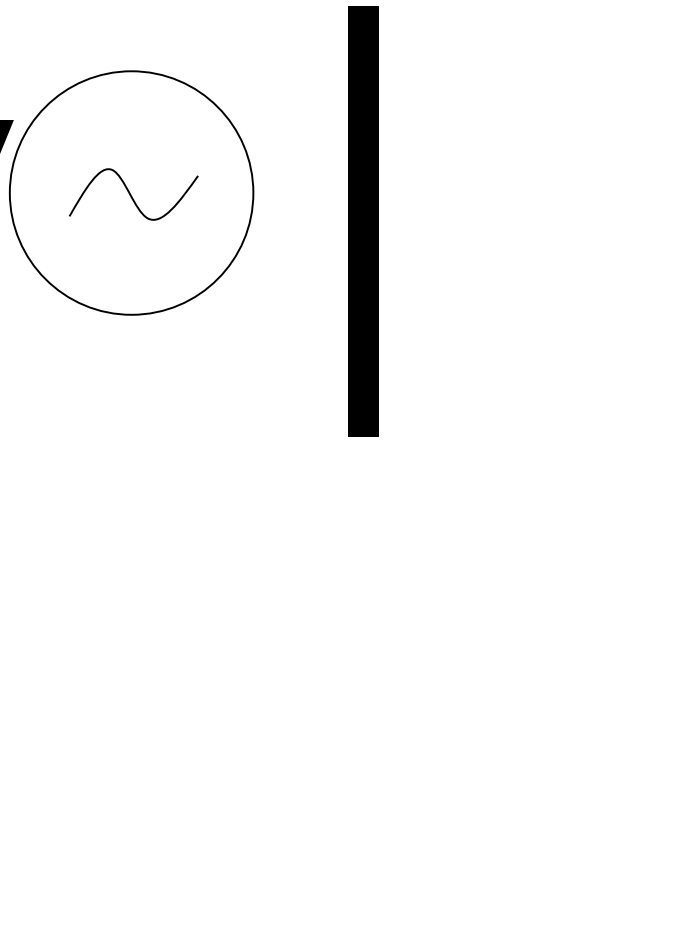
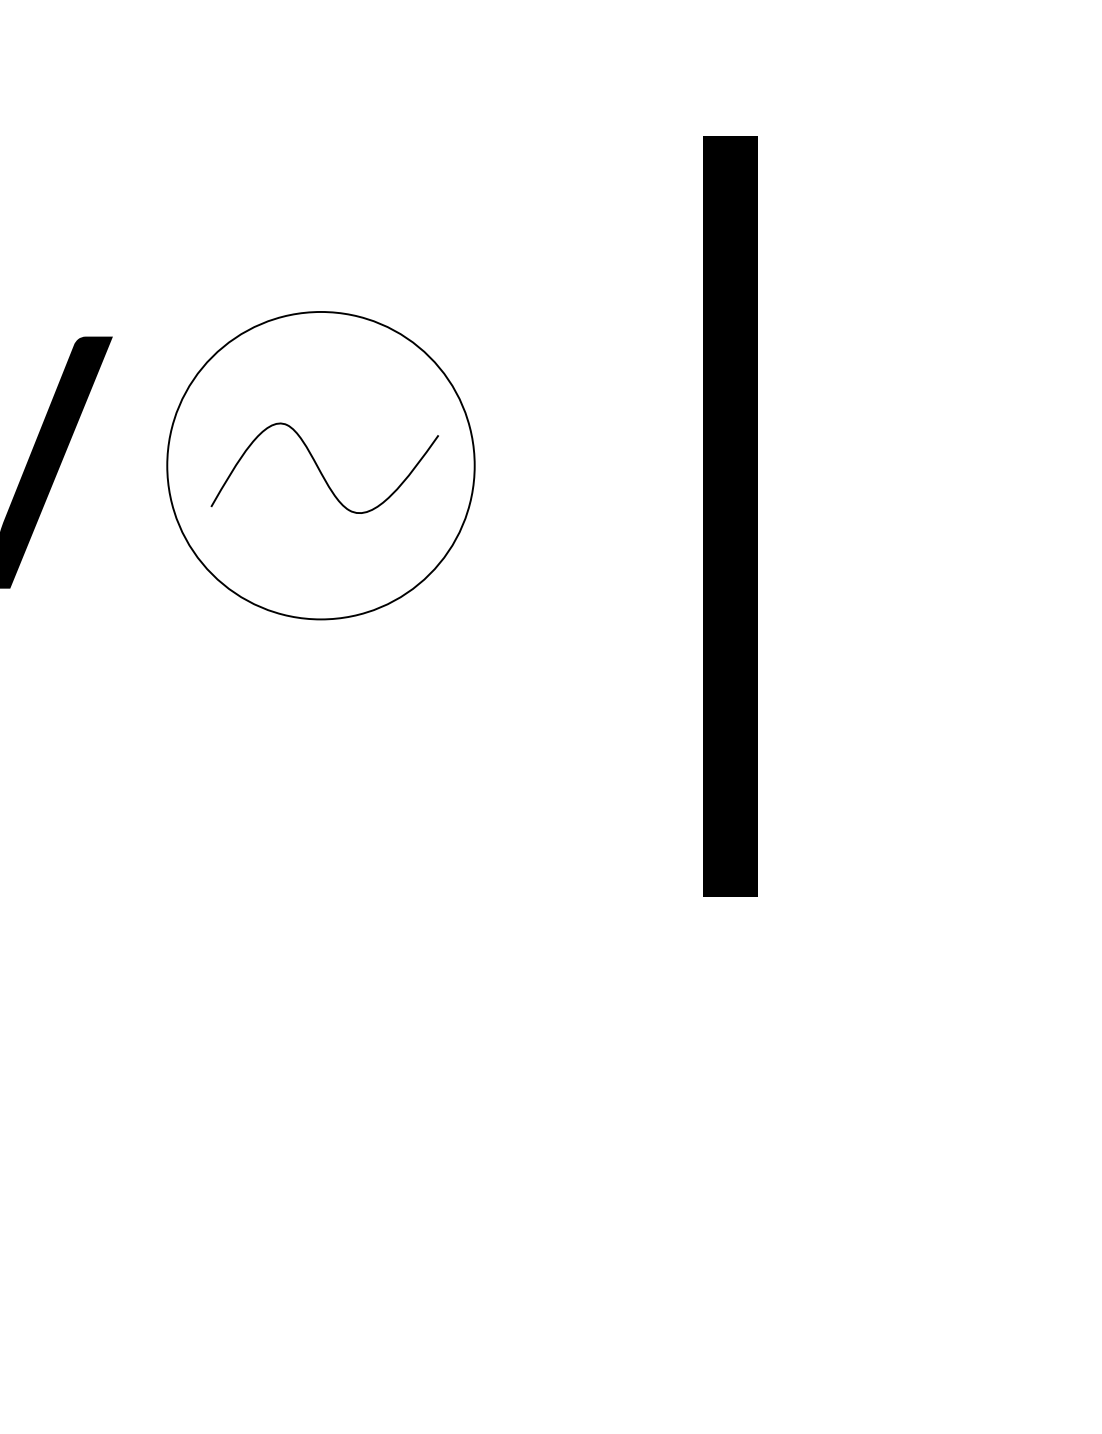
circle: (131, 193) -> (320, 466), size x0.71

